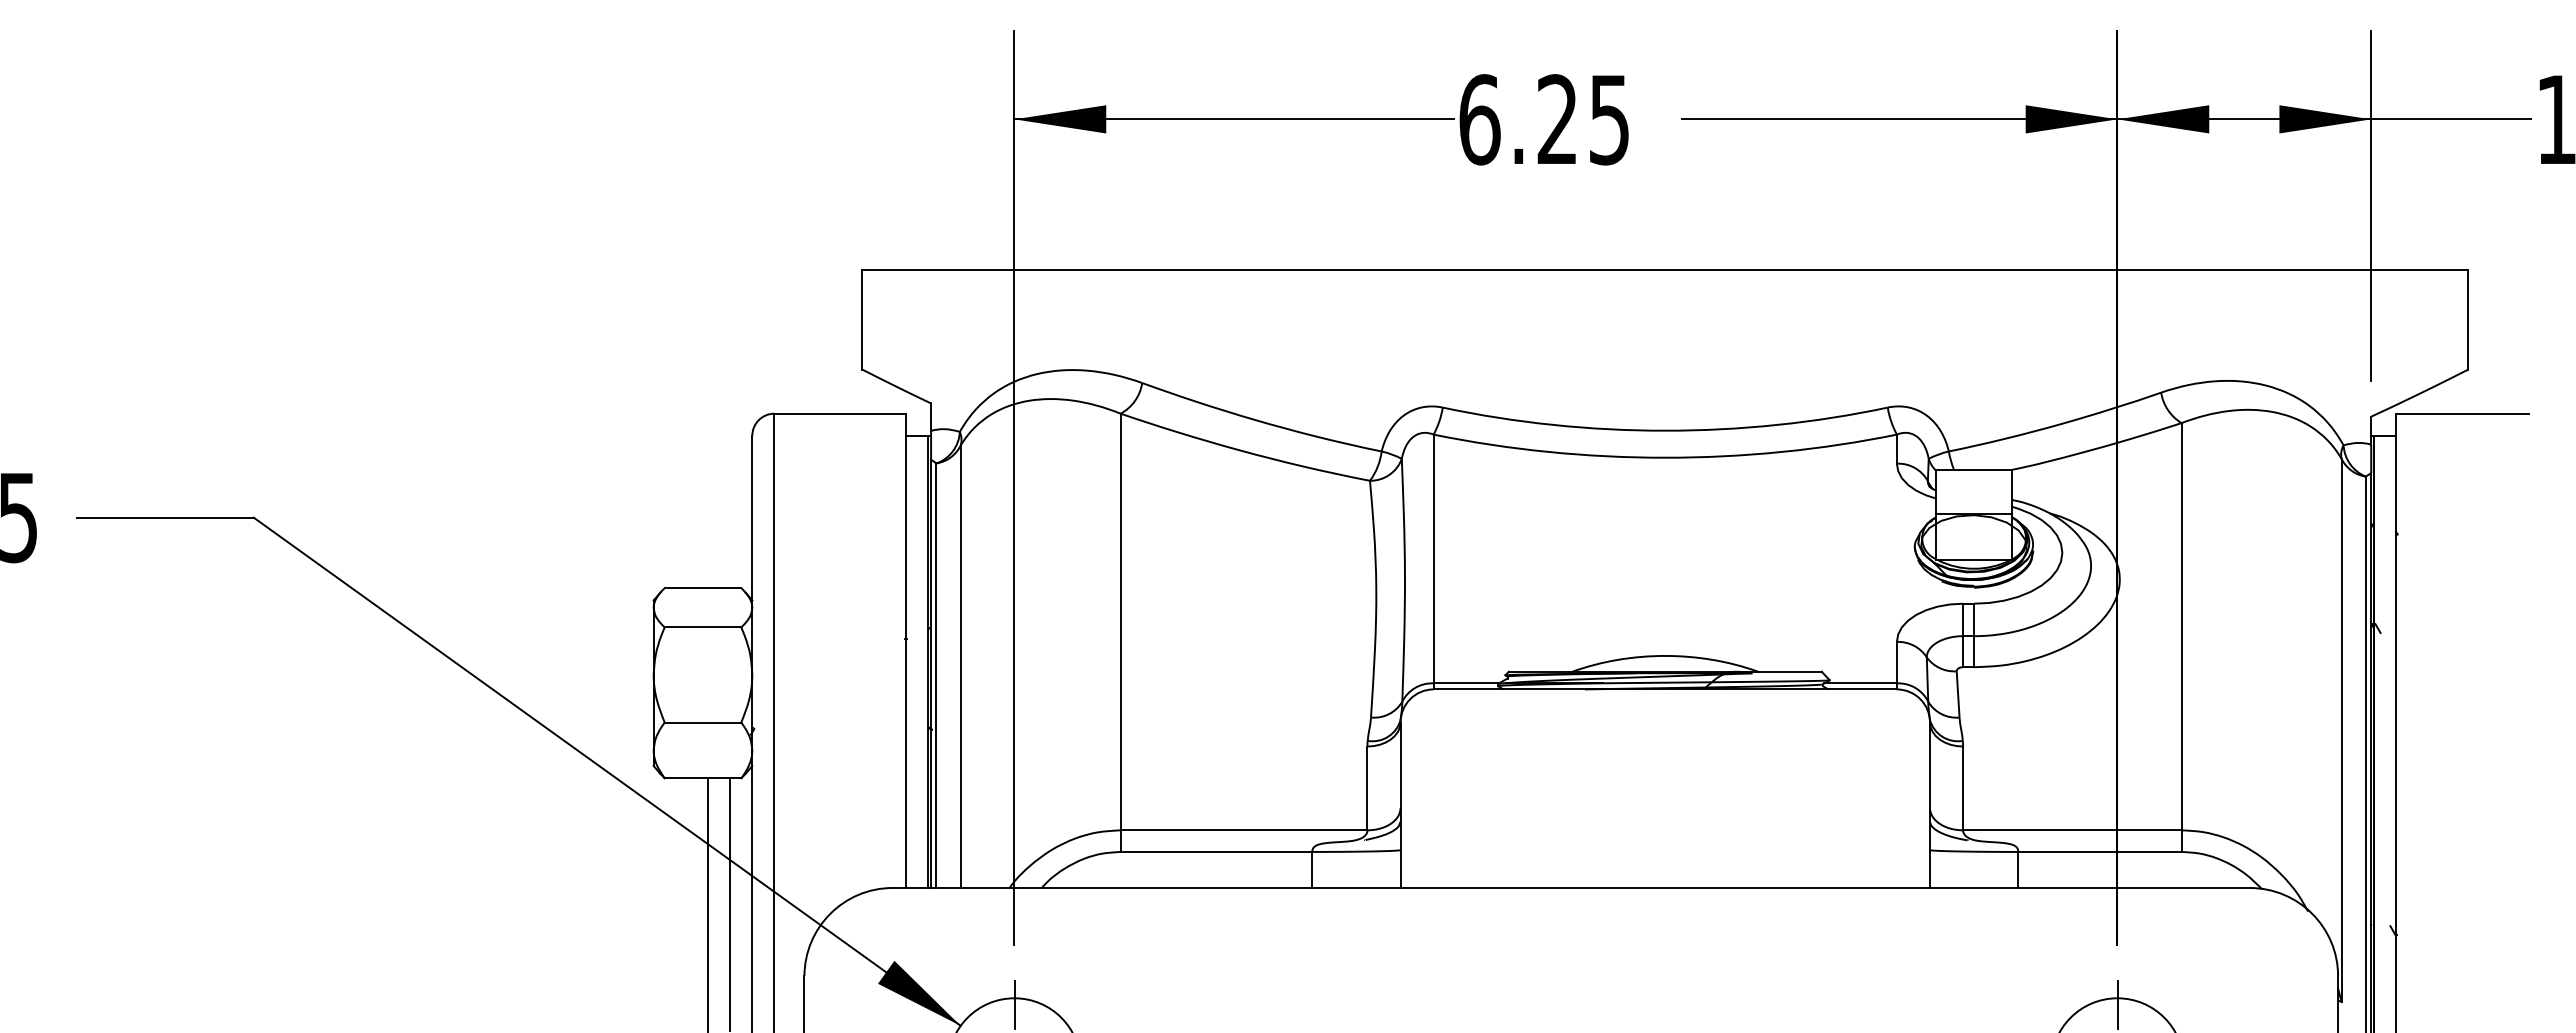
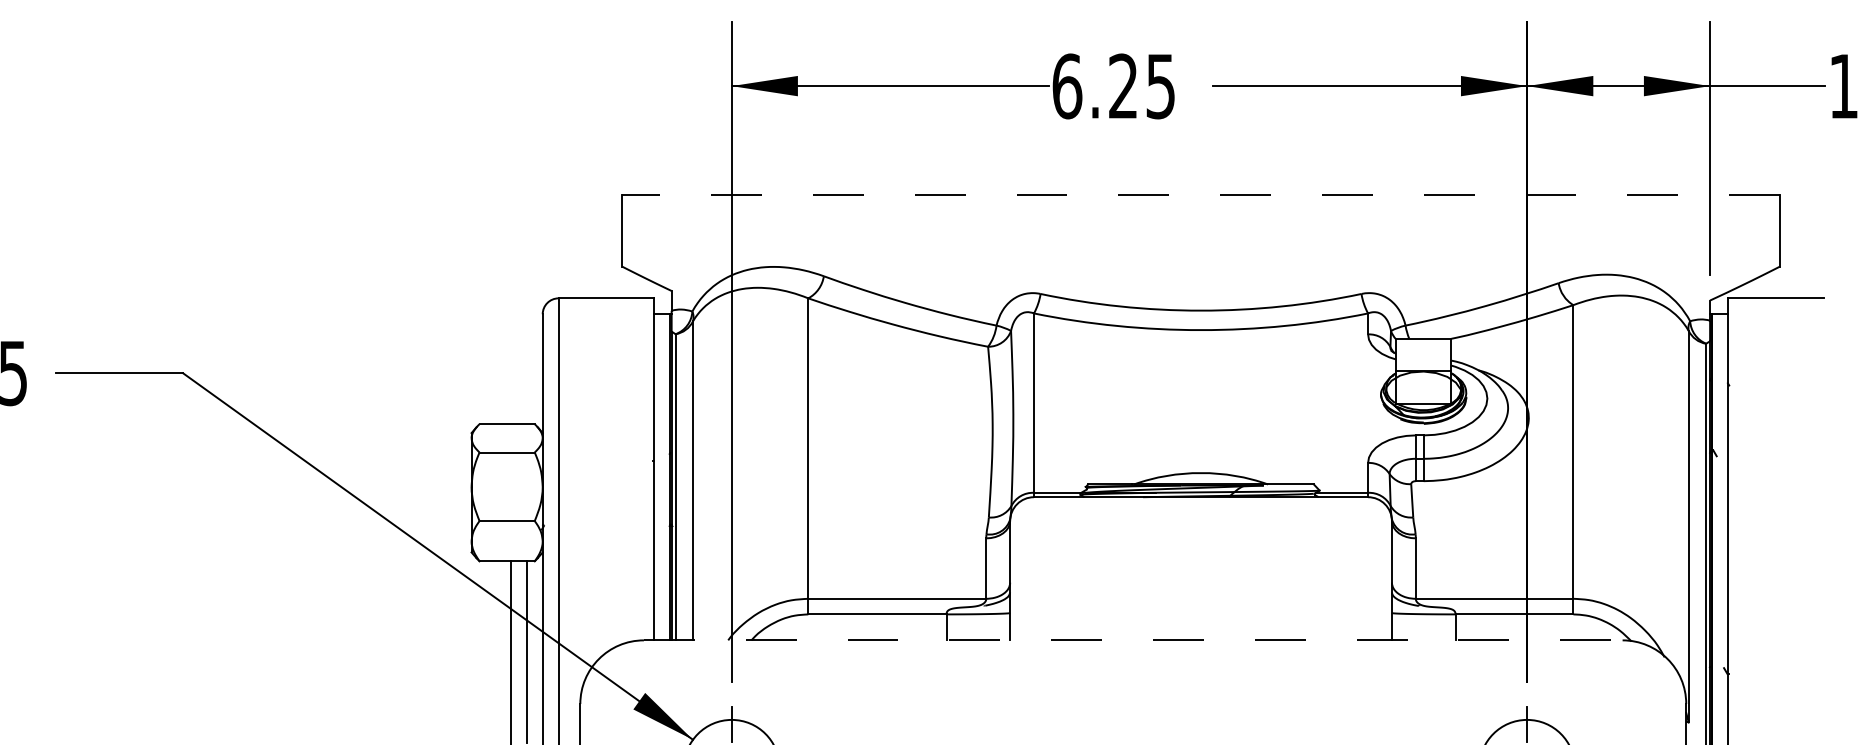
line: (1665, 270) -> (1201, 195), solid -> dashed
line: (1571, 887) -> (1133, 640), solid -> dashed

